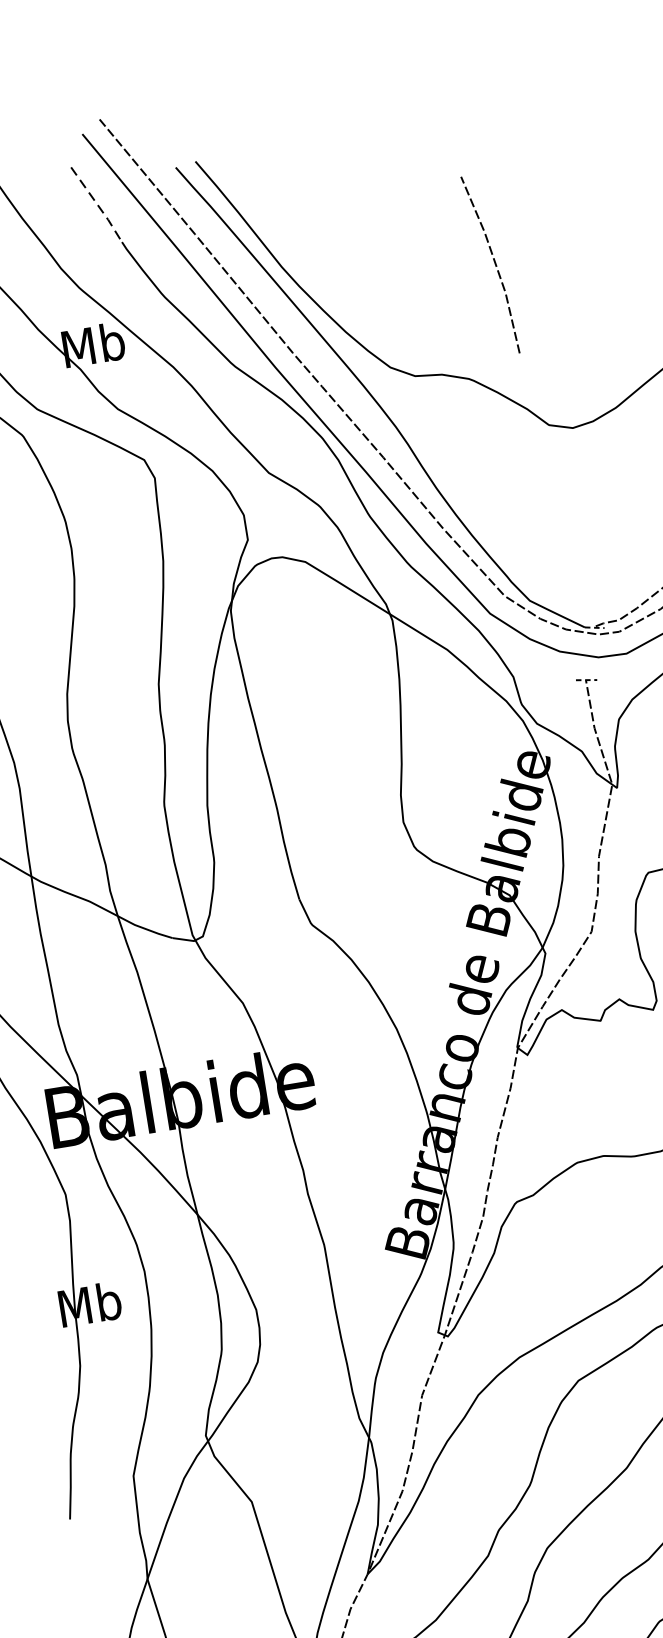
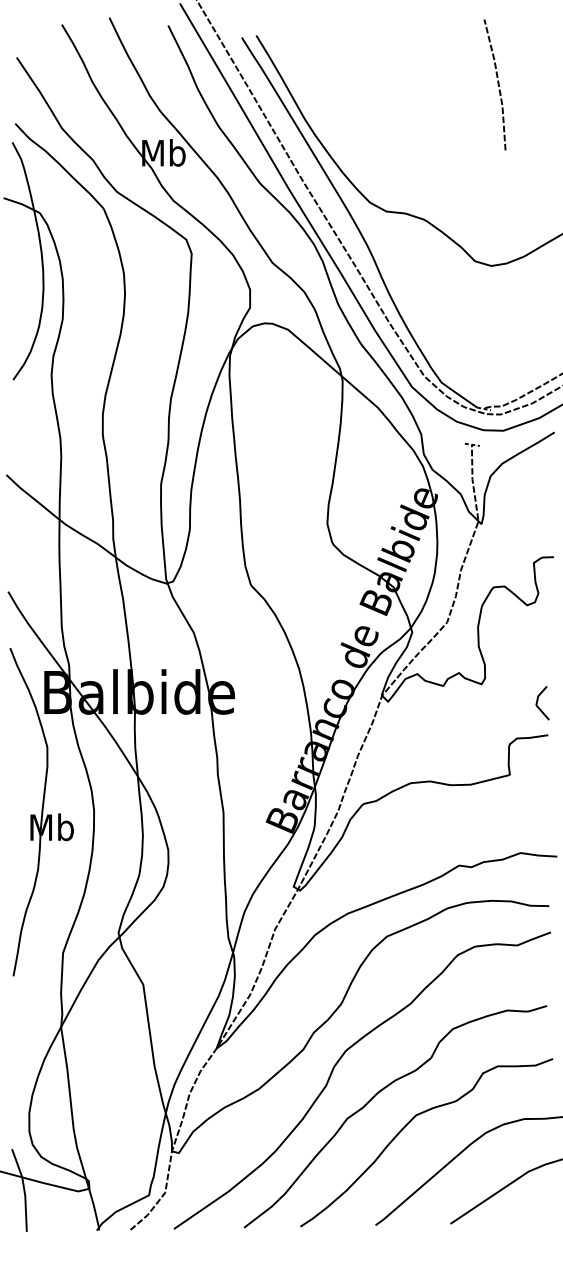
line: (97, 204) -> (182, 54), dashed -> solid
line: (493, 263) -> (497, 84), moved

